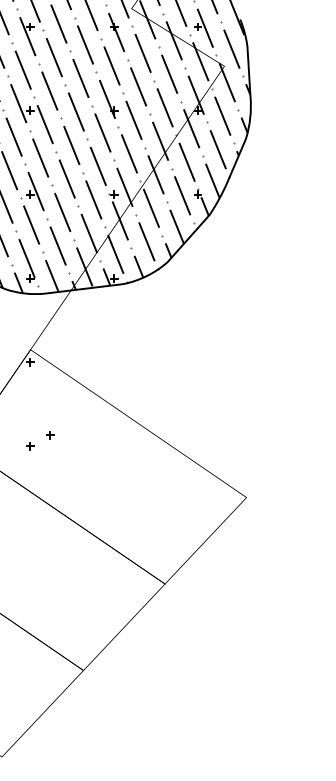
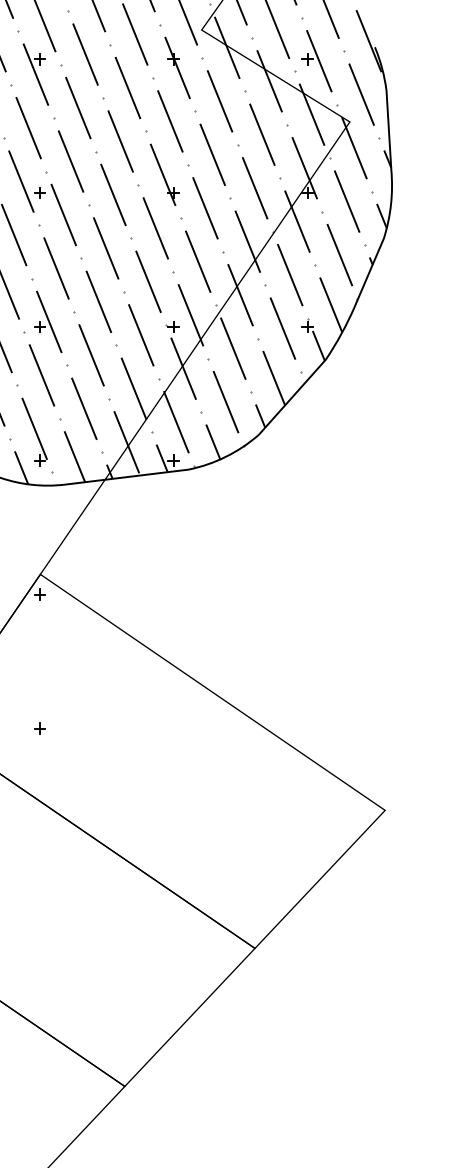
part: (50, 435) -> (72, 711), removed

